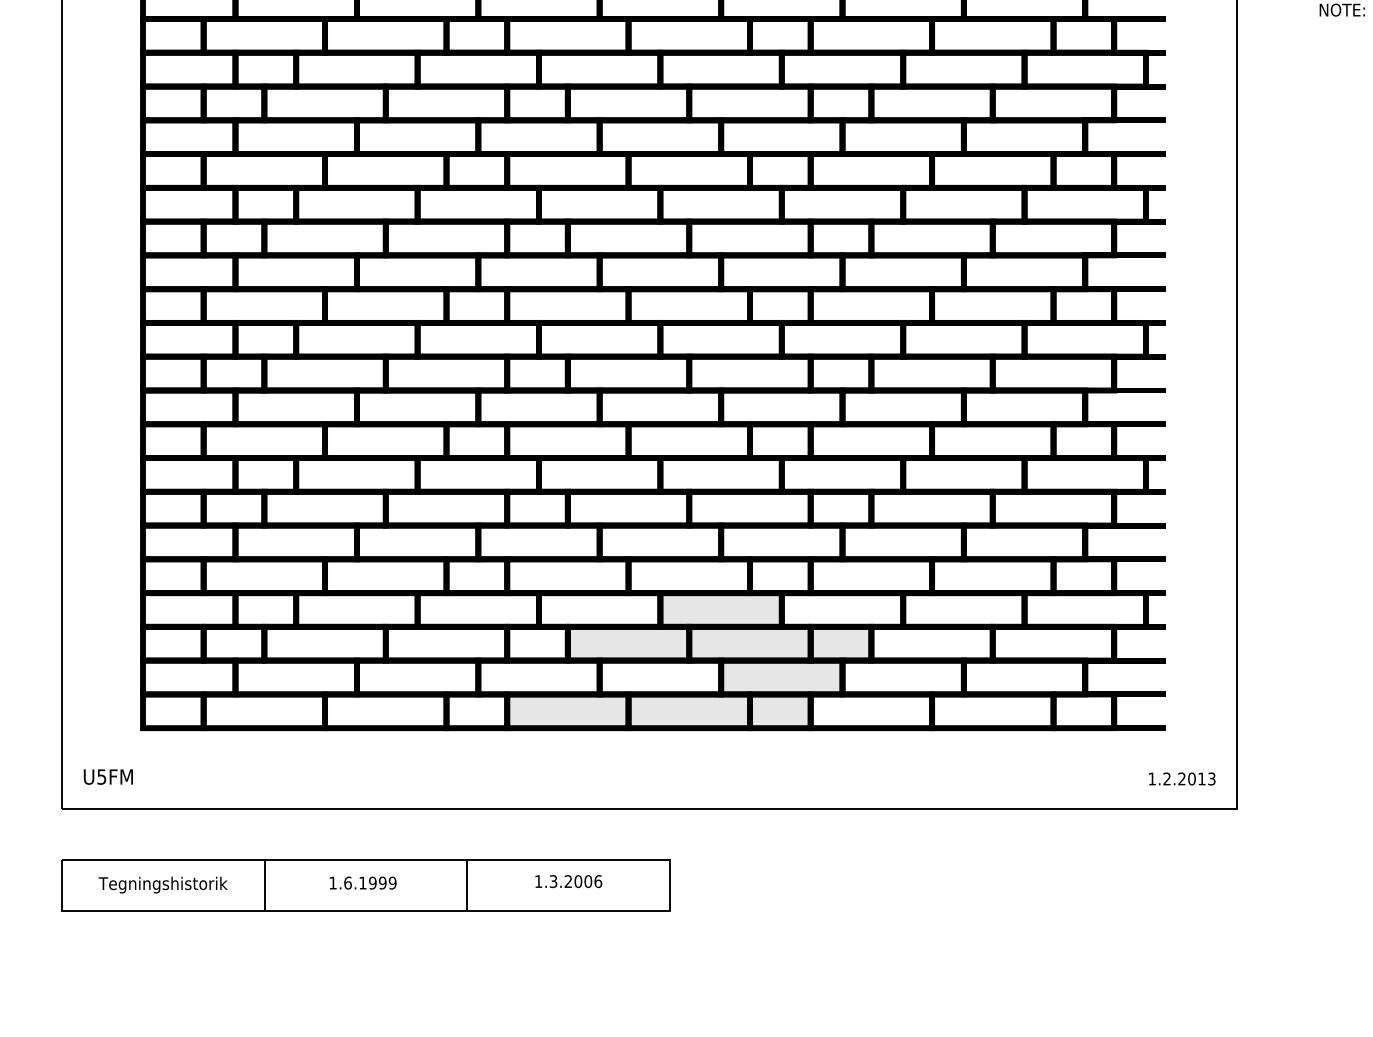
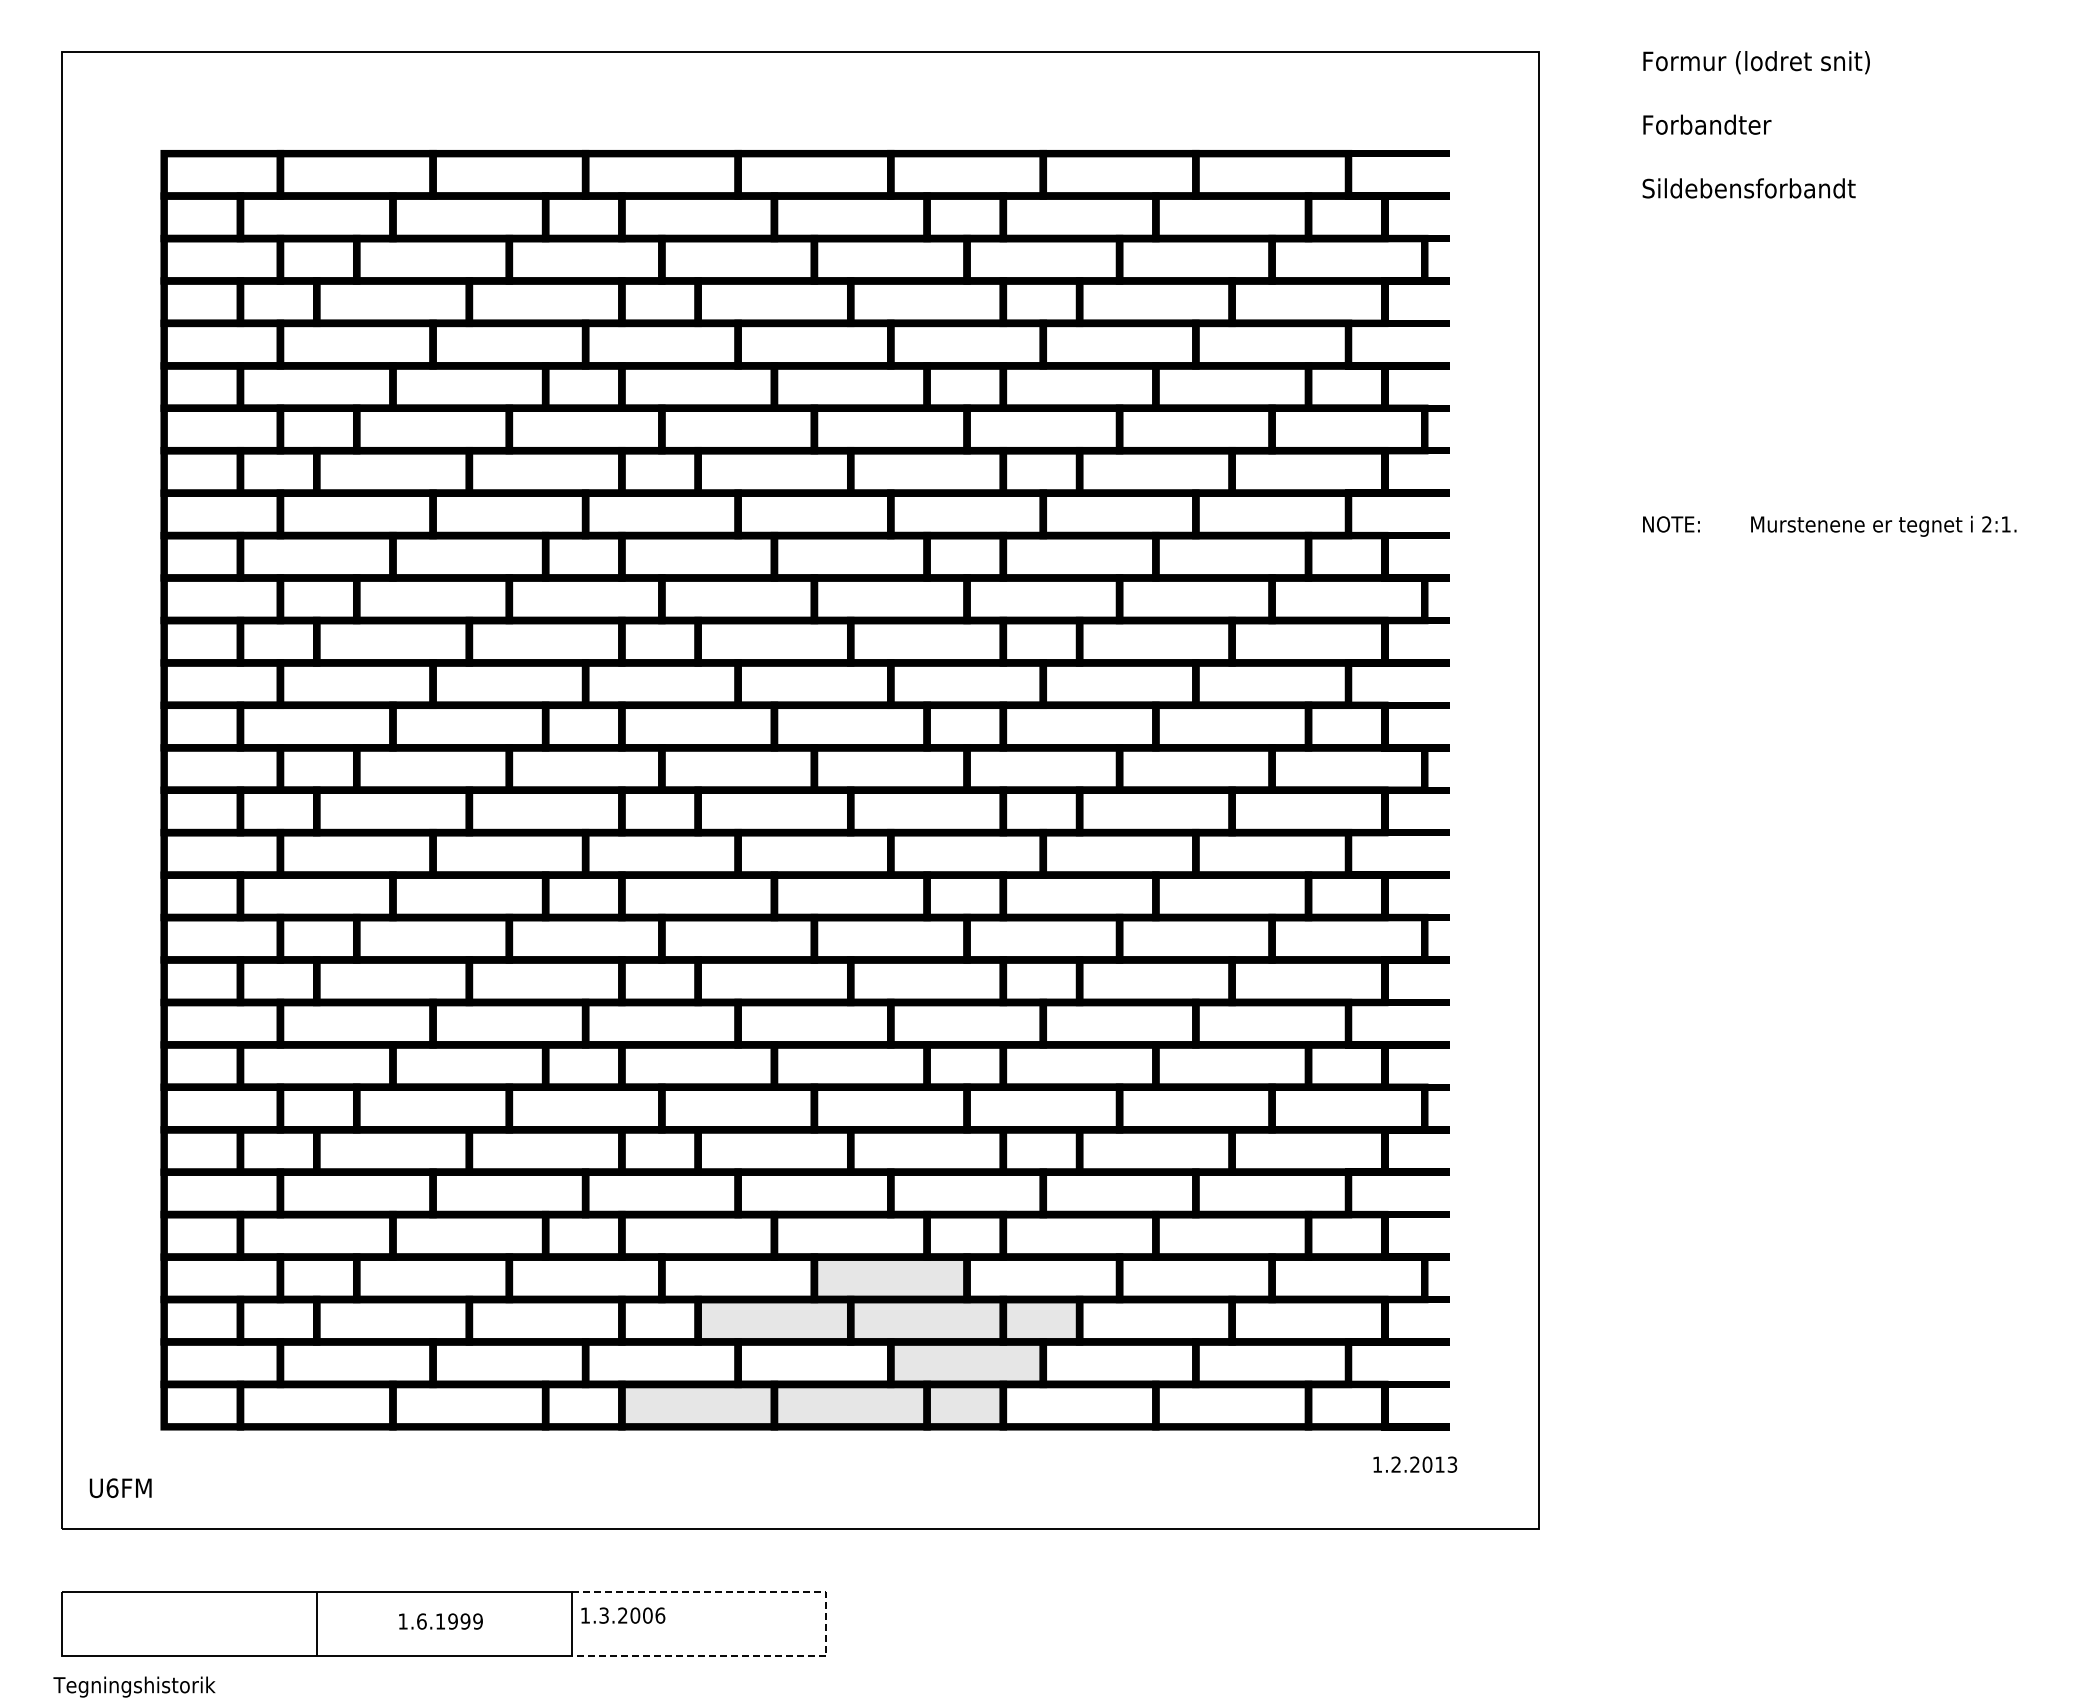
text: (101, 777) -> (112, 1488), U5FM -> U6FM
text: (1182, 778) -> (1415, 1464), moved
text: (568, 881) -> (623, 1615), moved
text: (163, 884) -> (134, 1686), moved
line: (669, 885) -> (826, 1624), solid -> dashed

